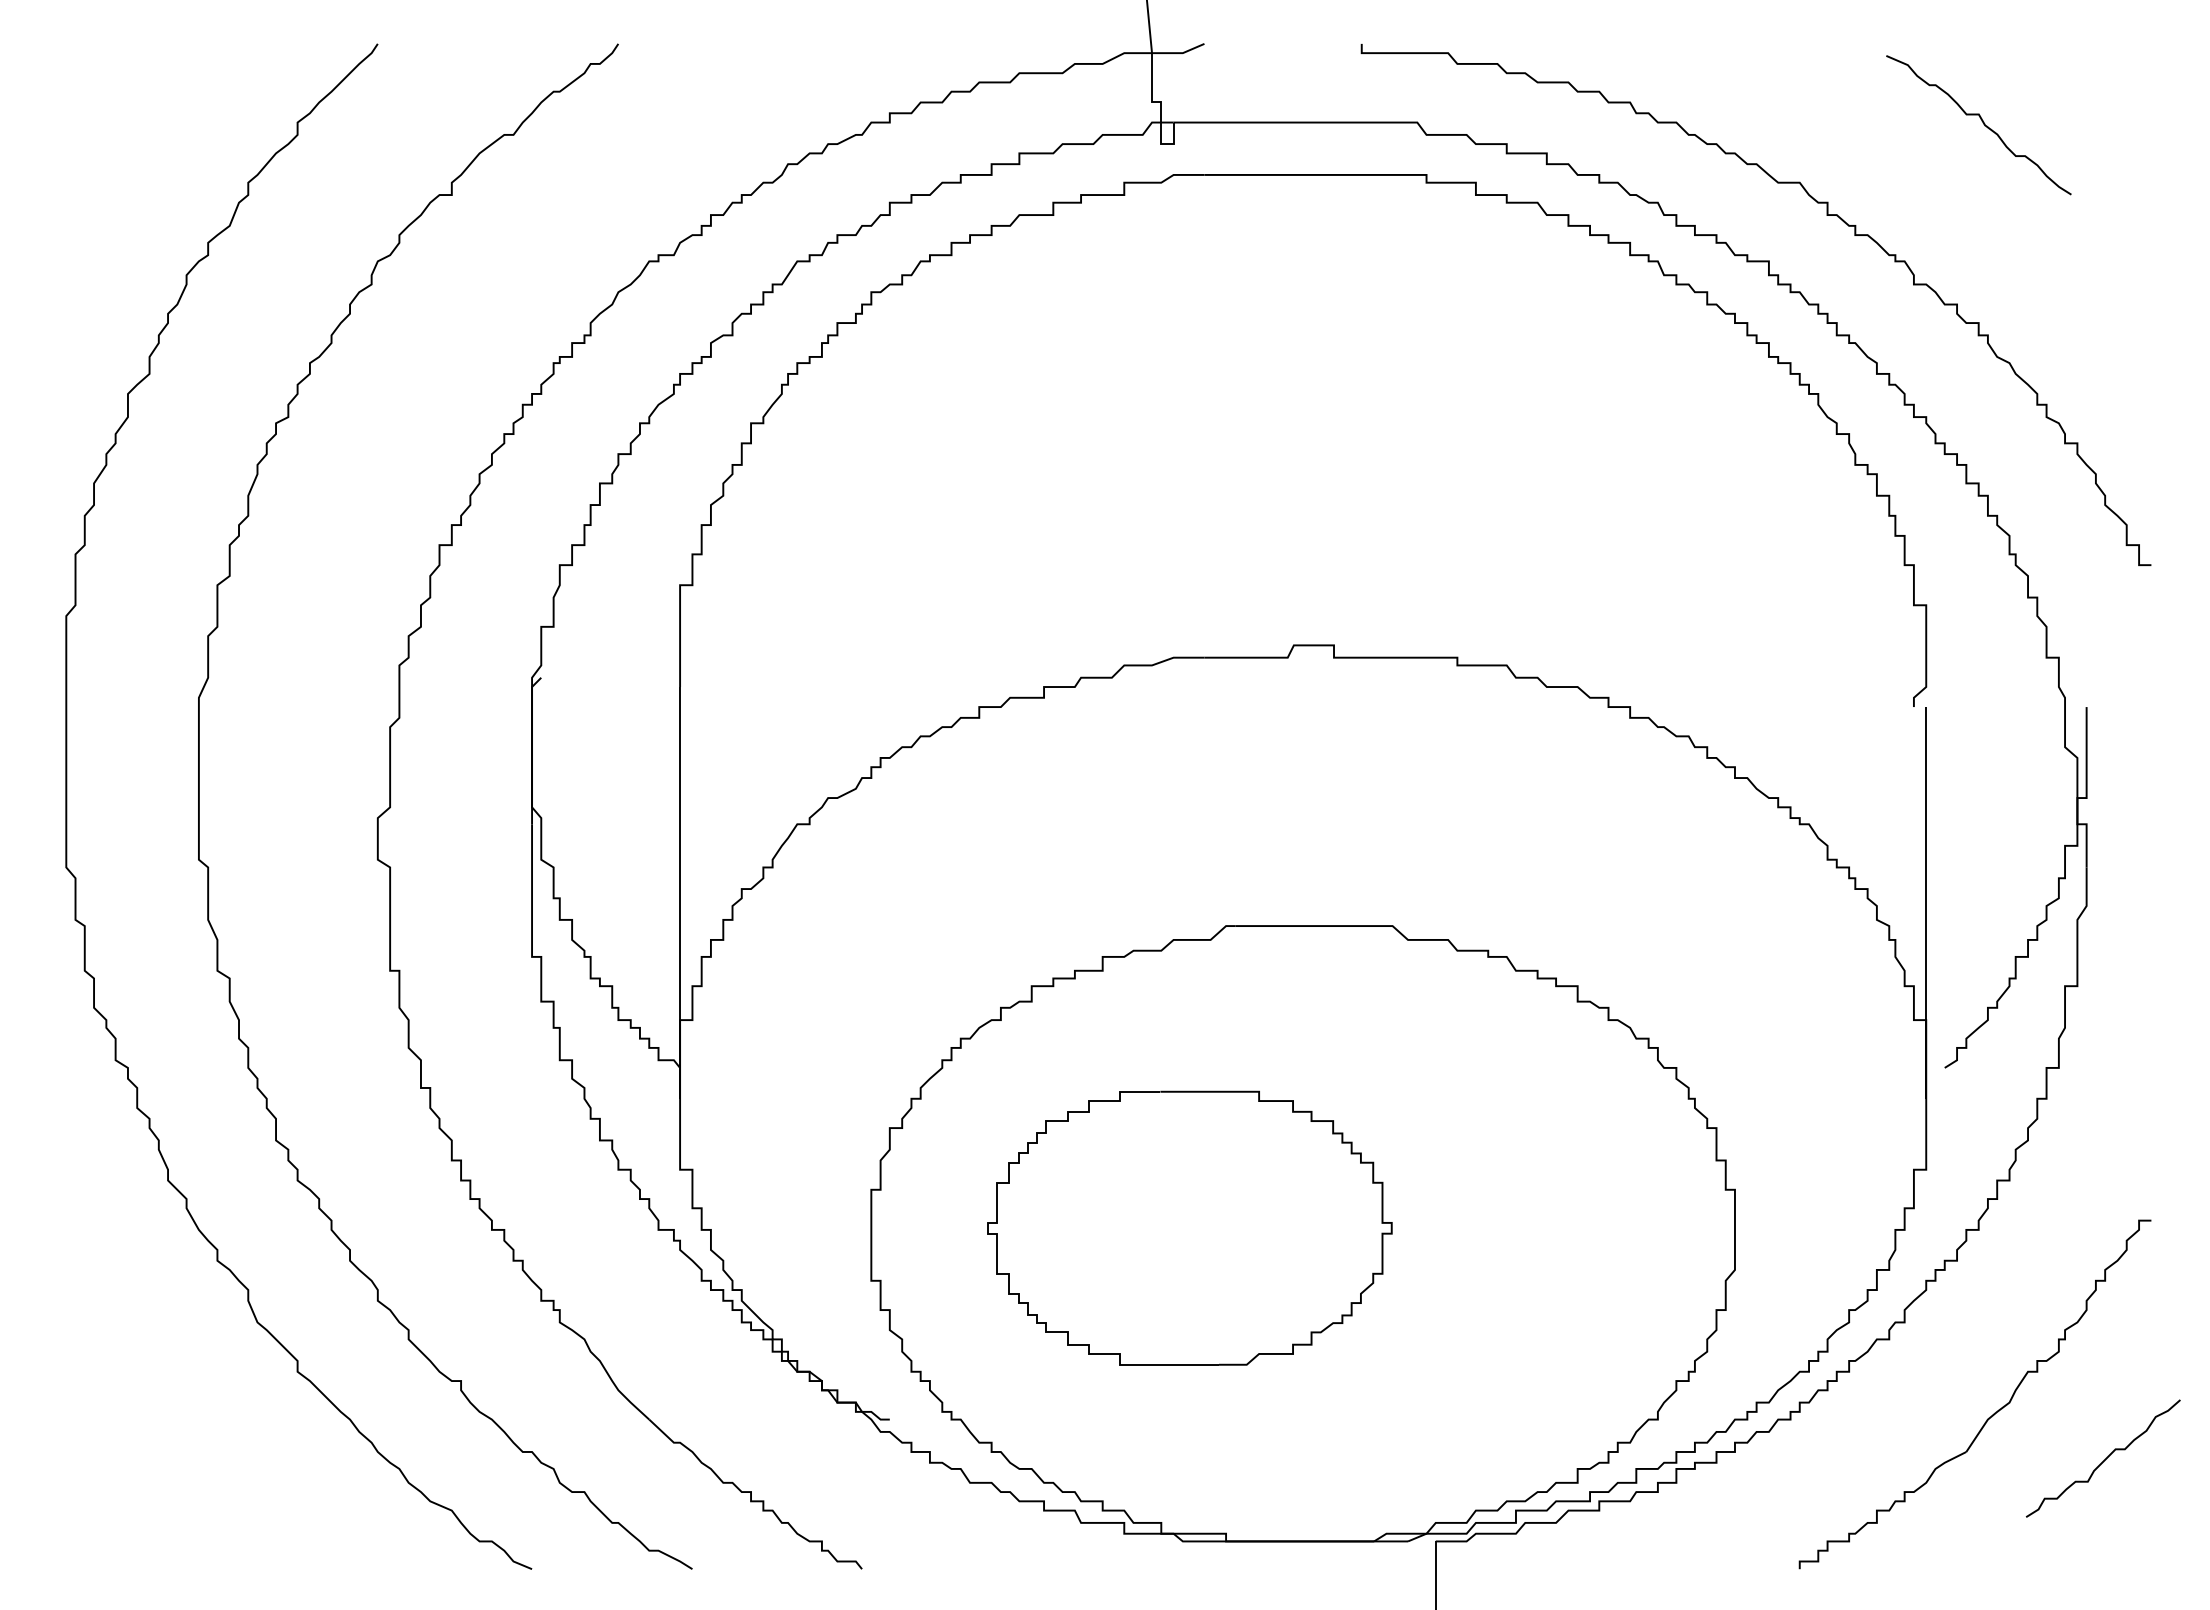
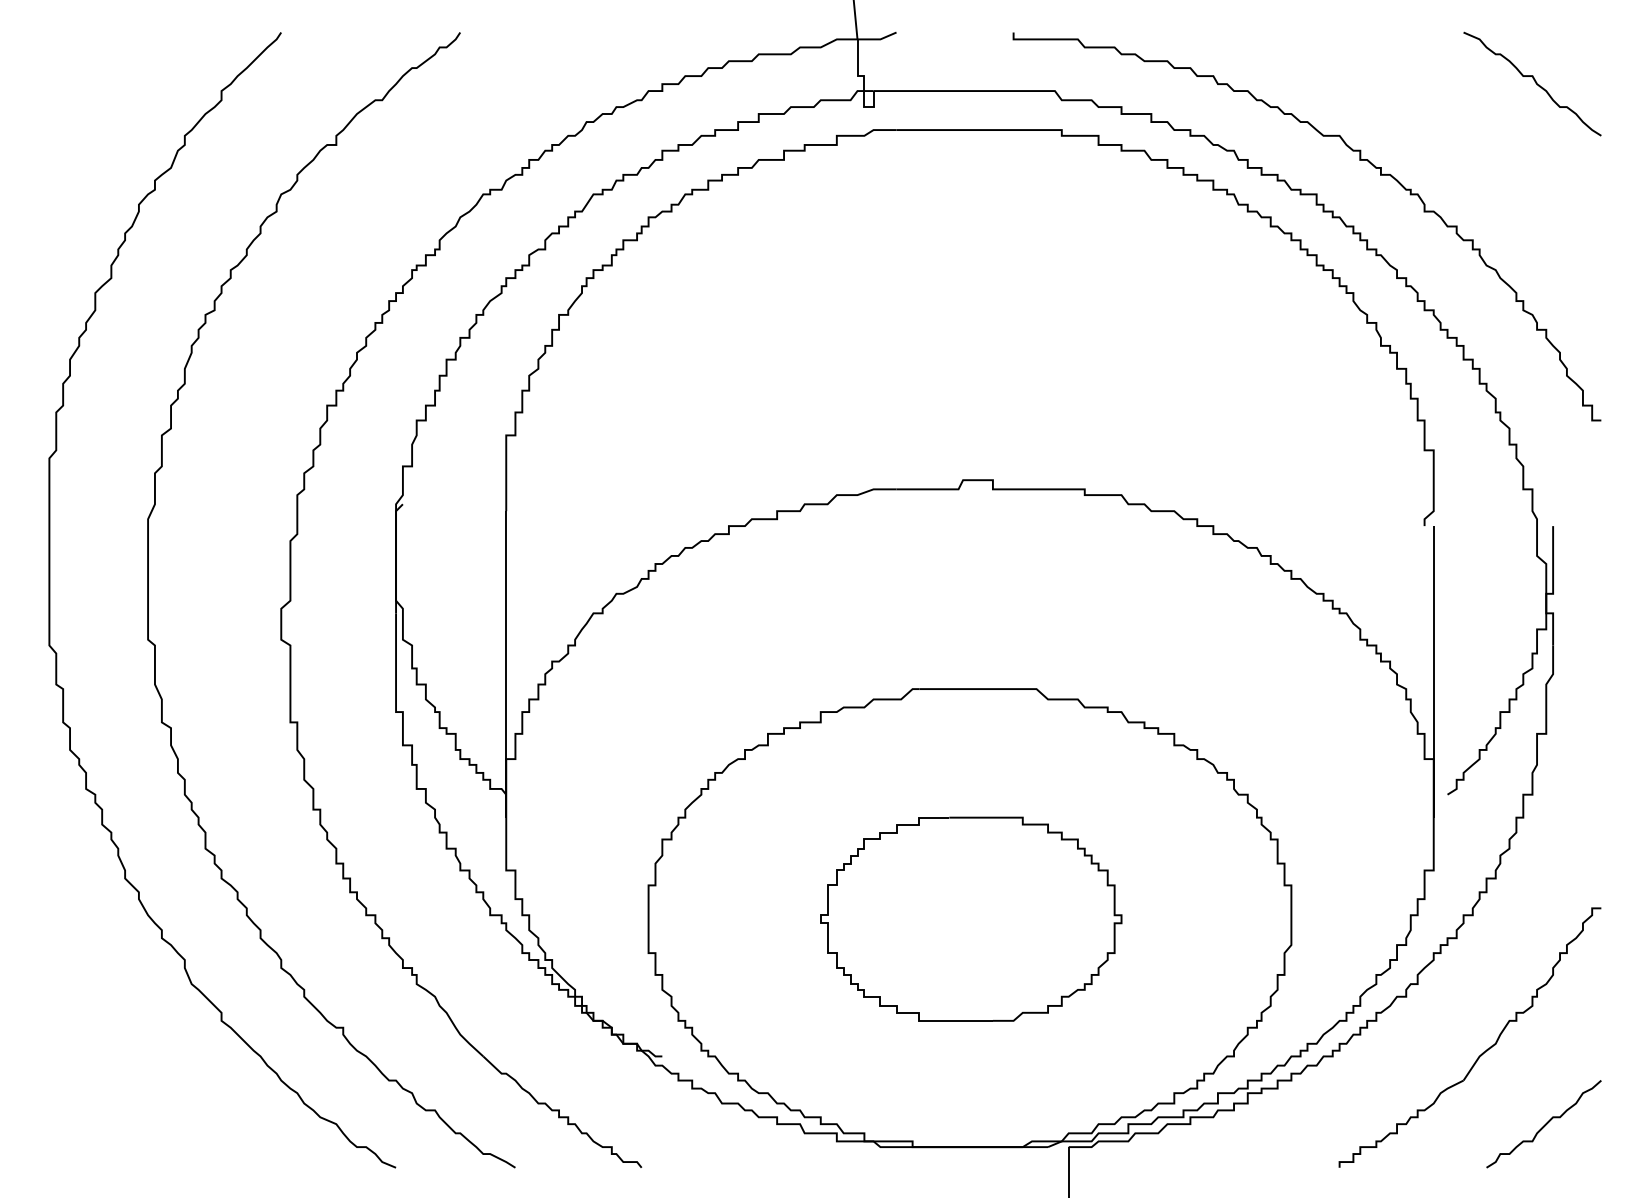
curve: (1981, 121) -> (1534, 81), moved
part: (1189, 1227) -> (970, 918), moved
curve: (2104, 1459) -> (1544, 1124), moved

